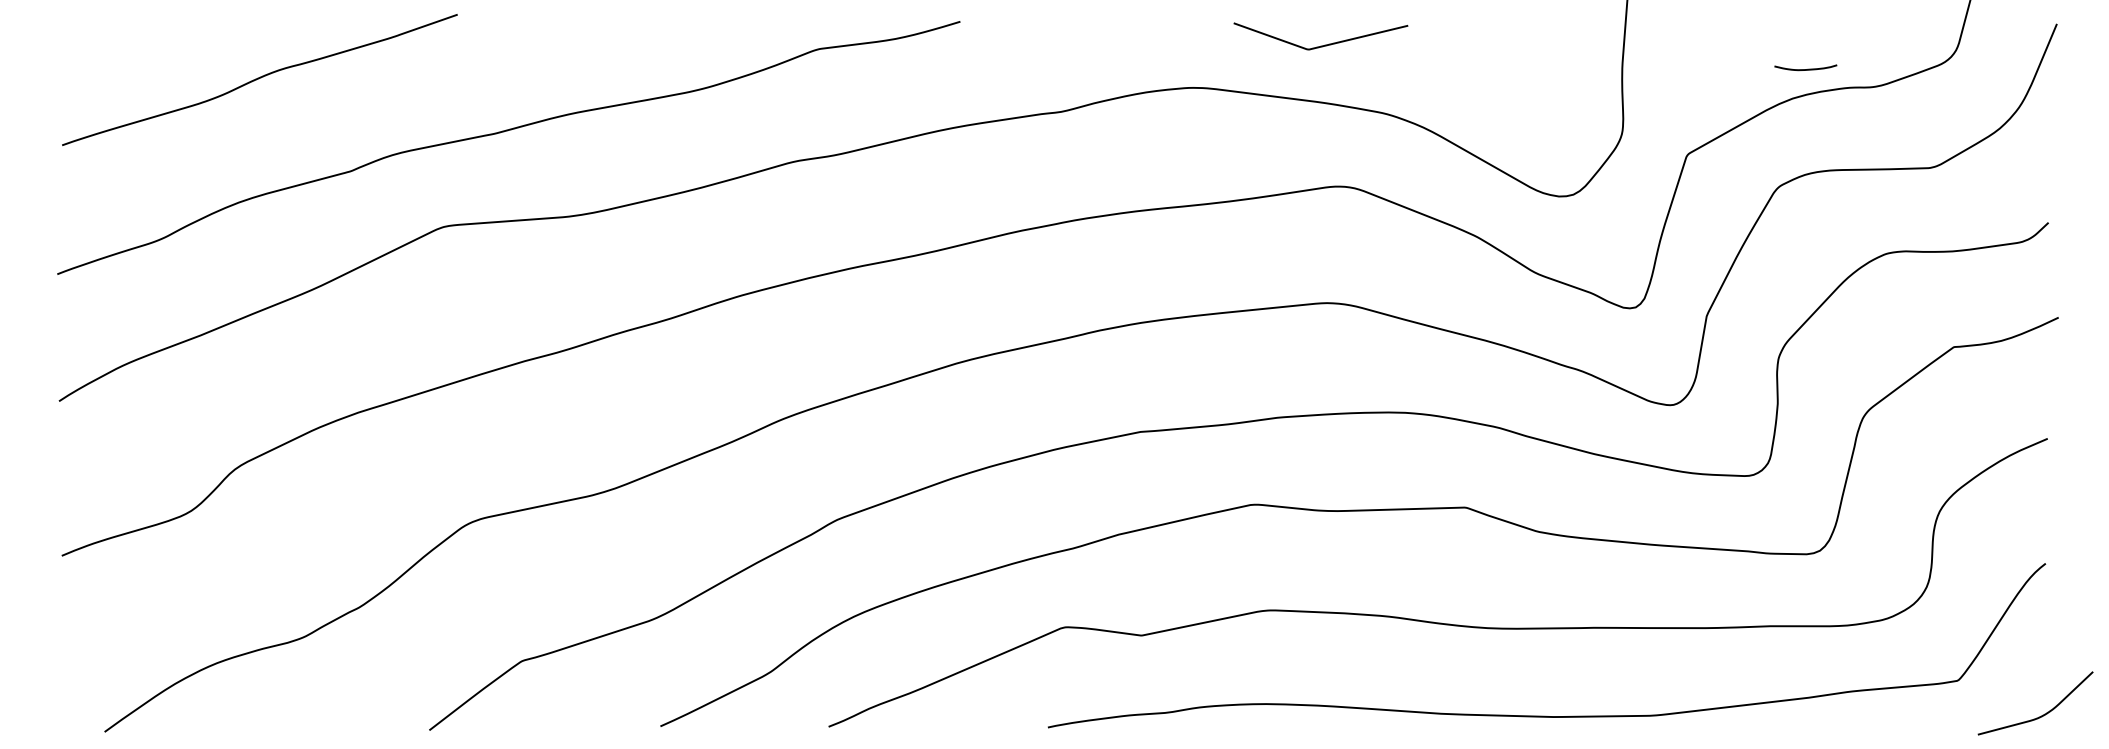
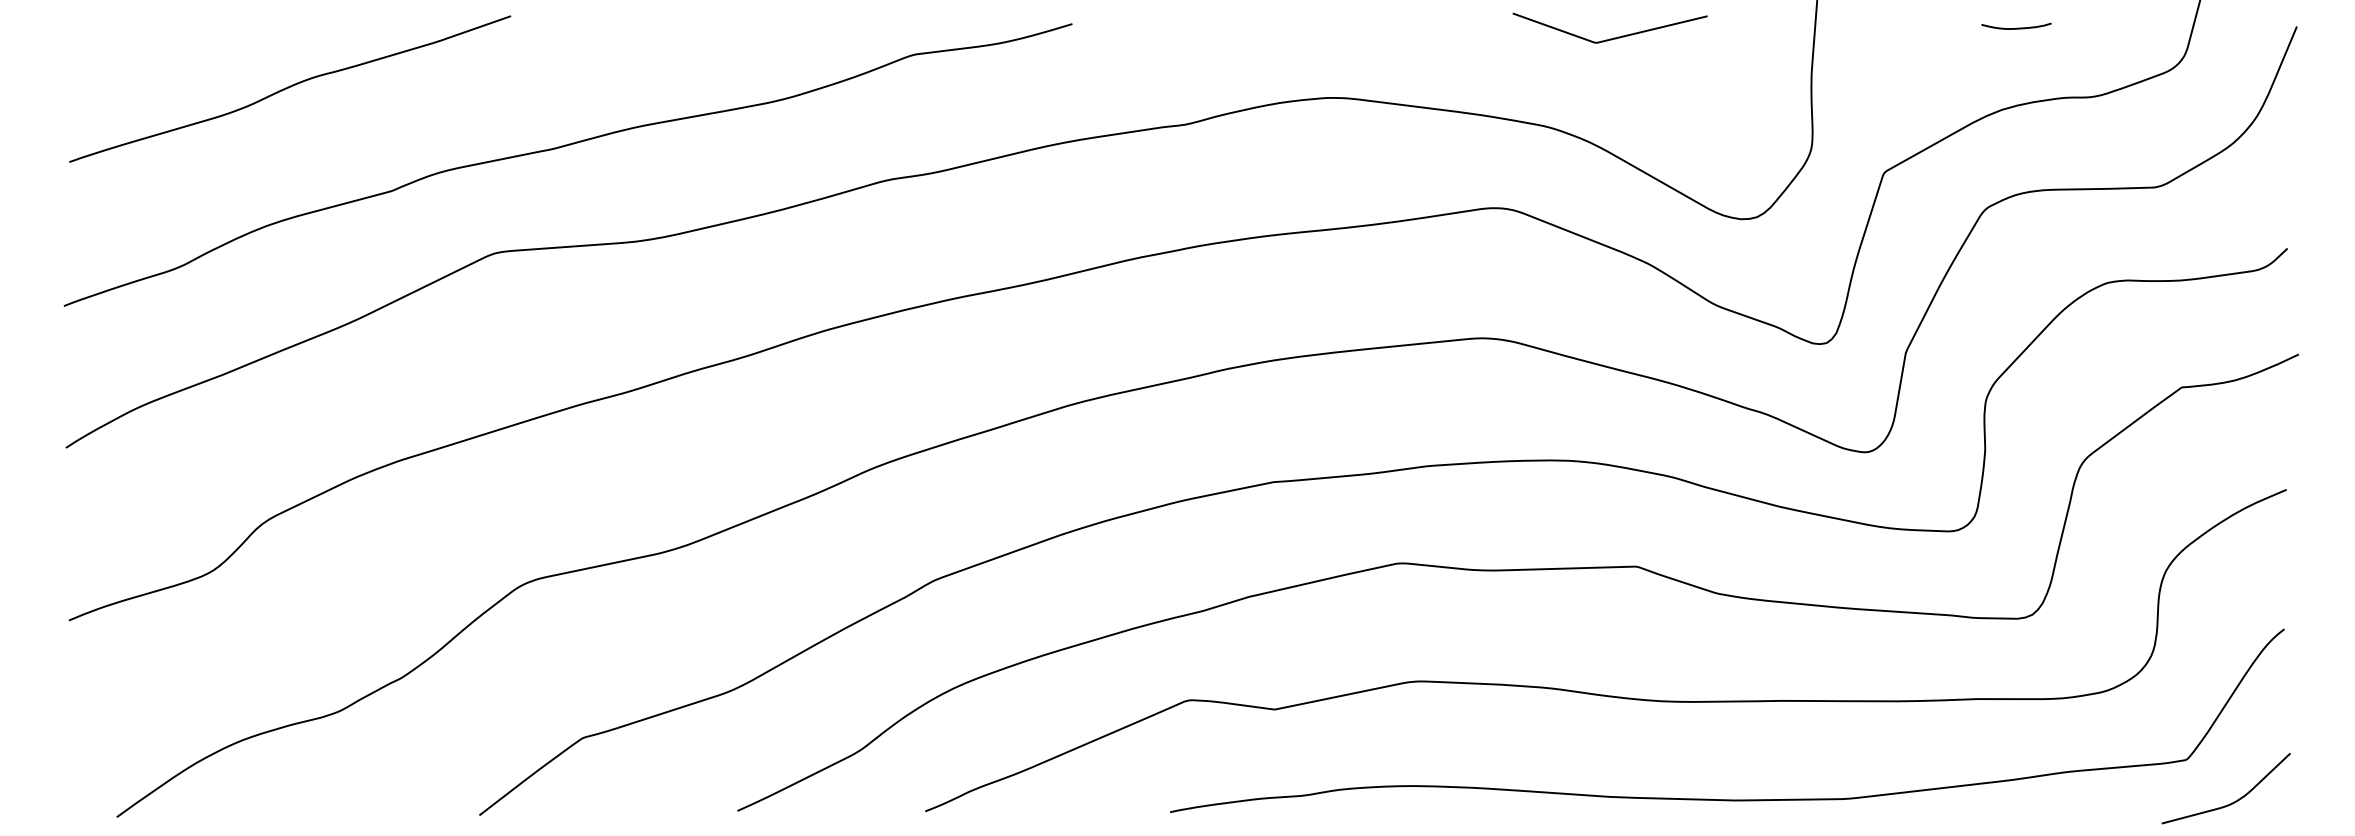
curve: (1324, 44) -> (1614, 37), moved
curve: (1805, 69) -> (2016, 28), moved
curve: (2041, 715) -> (2232, 802), moved

